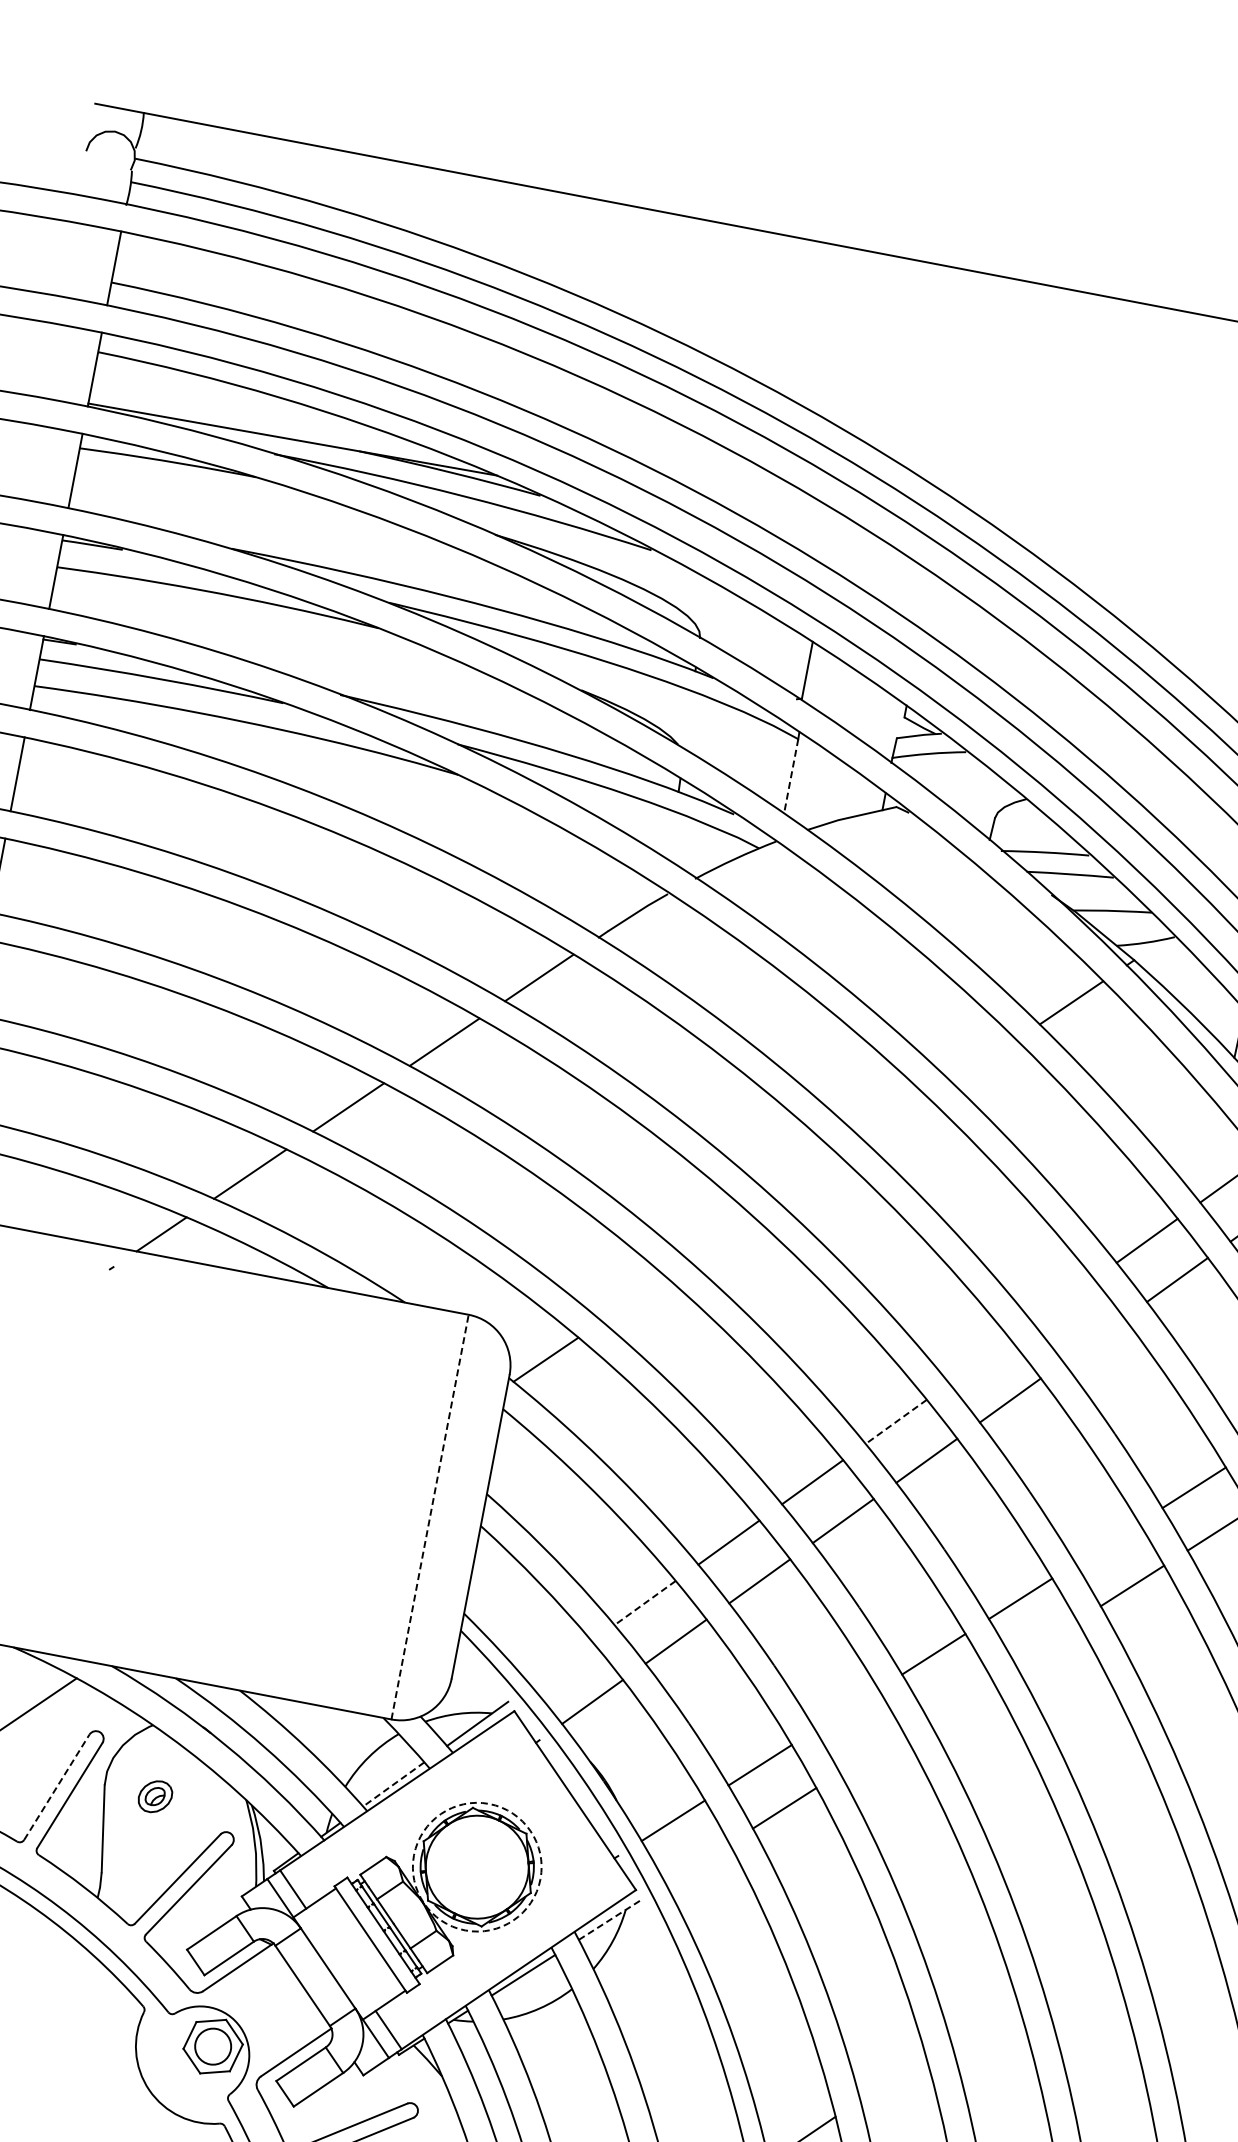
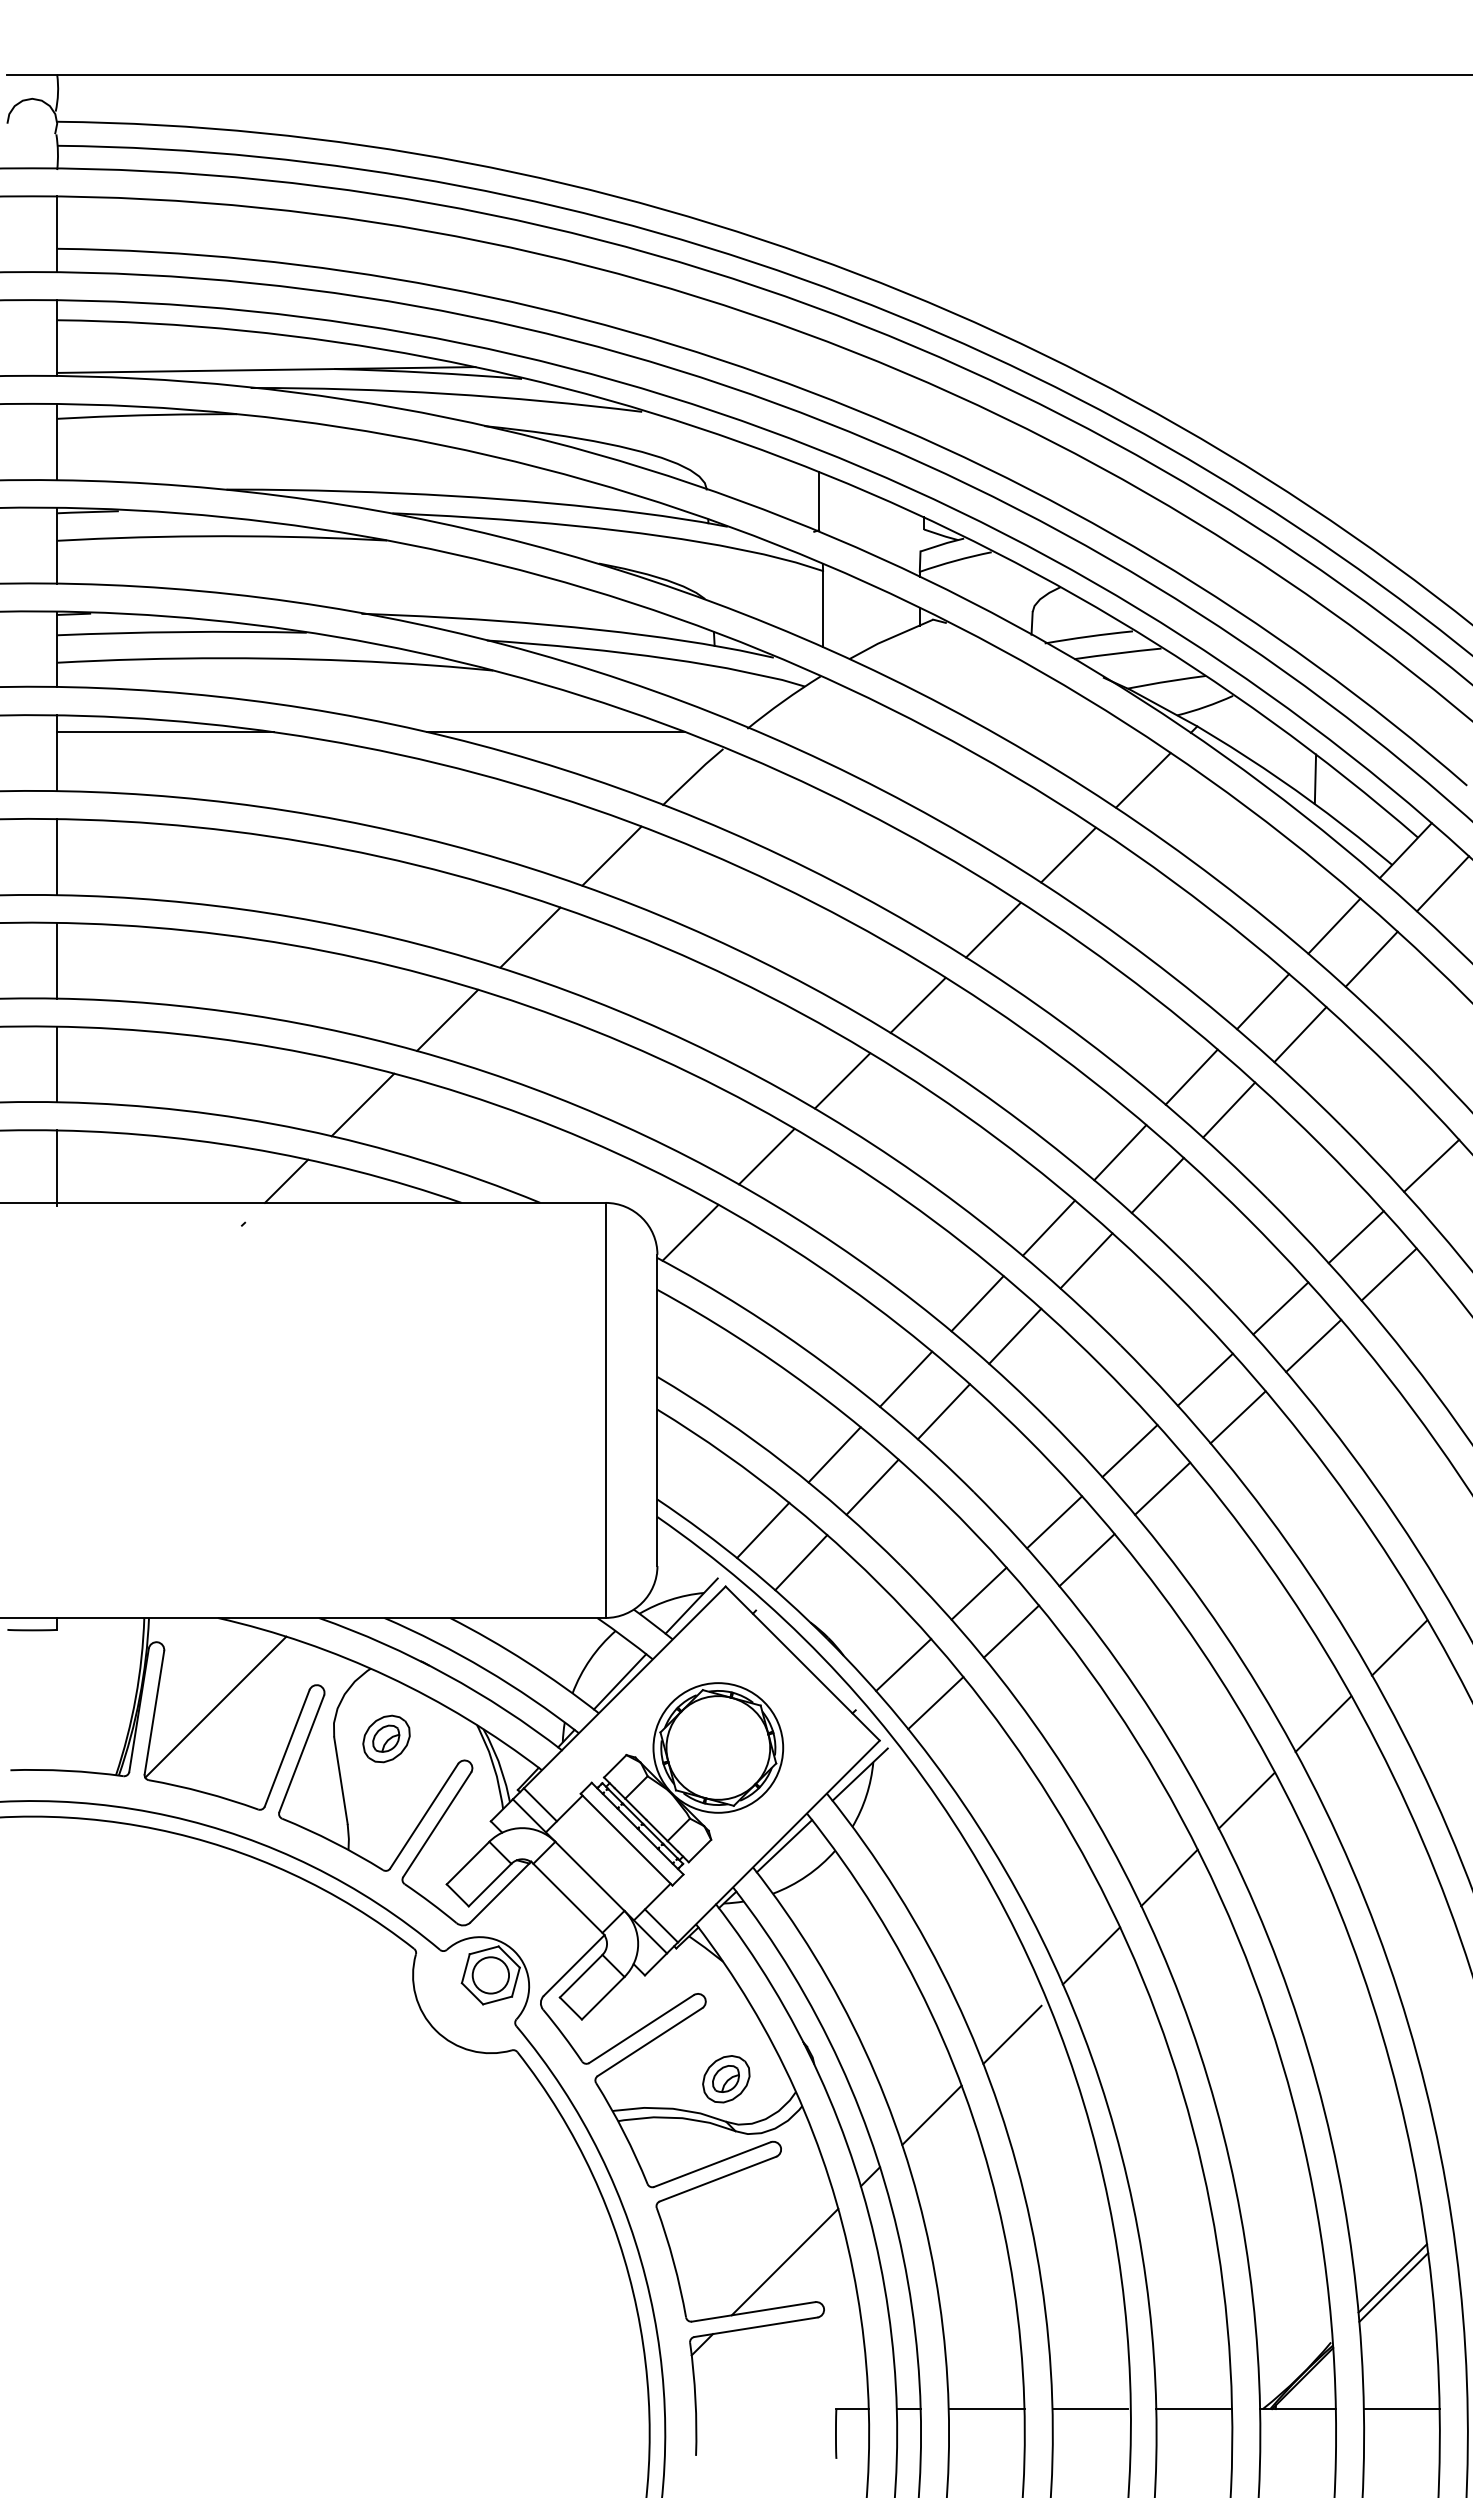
line: (127, 774) -> (165, 732), added
line: (791, 775) -> (823, 608), dashed -> solid
line: (507, 846) -> (555, 732), added
line: (984, 1061) -> (1068, 854), added
line: (897, 1120) -> (993, 929), added
line: (809, 1179) -> (917, 1004), added
line: (722, 1239) -> (842, 1080), added
line: (634, 1299) -> (766, 1156), added
line: (1063, 1300) -> (1191, 1076), added
line: (1094, 1339) -> (1229, 1109), added
line: (980, 1361) -> (1120, 1152), added
line: (895, 1422) -> (1048, 1228), dashed -> solid
line: (429, 1517) -> (605, 1410), dashed -> solid
line: (1107, 1543) -> (1280, 1308), added
line: (645, 1602) -> (834, 1454), dashed -> solid
line: (1044, 1641) -> (1237, 1417), added
line: (561, 1663) -> (763, 1530), added
line: (958, 1696) -> (1162, 1488), added
line: (846, 1709) -> (1054, 1522), added
line: (871, 1752) -> (1086, 1560), added
line: (393, 1784) -> (619, 1682), dashed -> solid
line: (57, 1786) -> (287, 1747), dashed -> solid
part: (155, 1796) -> (386, 1738), size x1.43
line: (697, 1864) -> (935, 1703), added
circle: (477, 1866) -> (718, 1747), dashed -> solid
line: (1160, 1895) -> (1399, 1647), added
line: (610, 1919) -> (860, 1774), dashed -> solid
line: (1071, 1956) -> (1323, 1724), added
line: (982, 2016) -> (1246, 1800), added
line: (893, 2077) -> (1169, 1877), added

